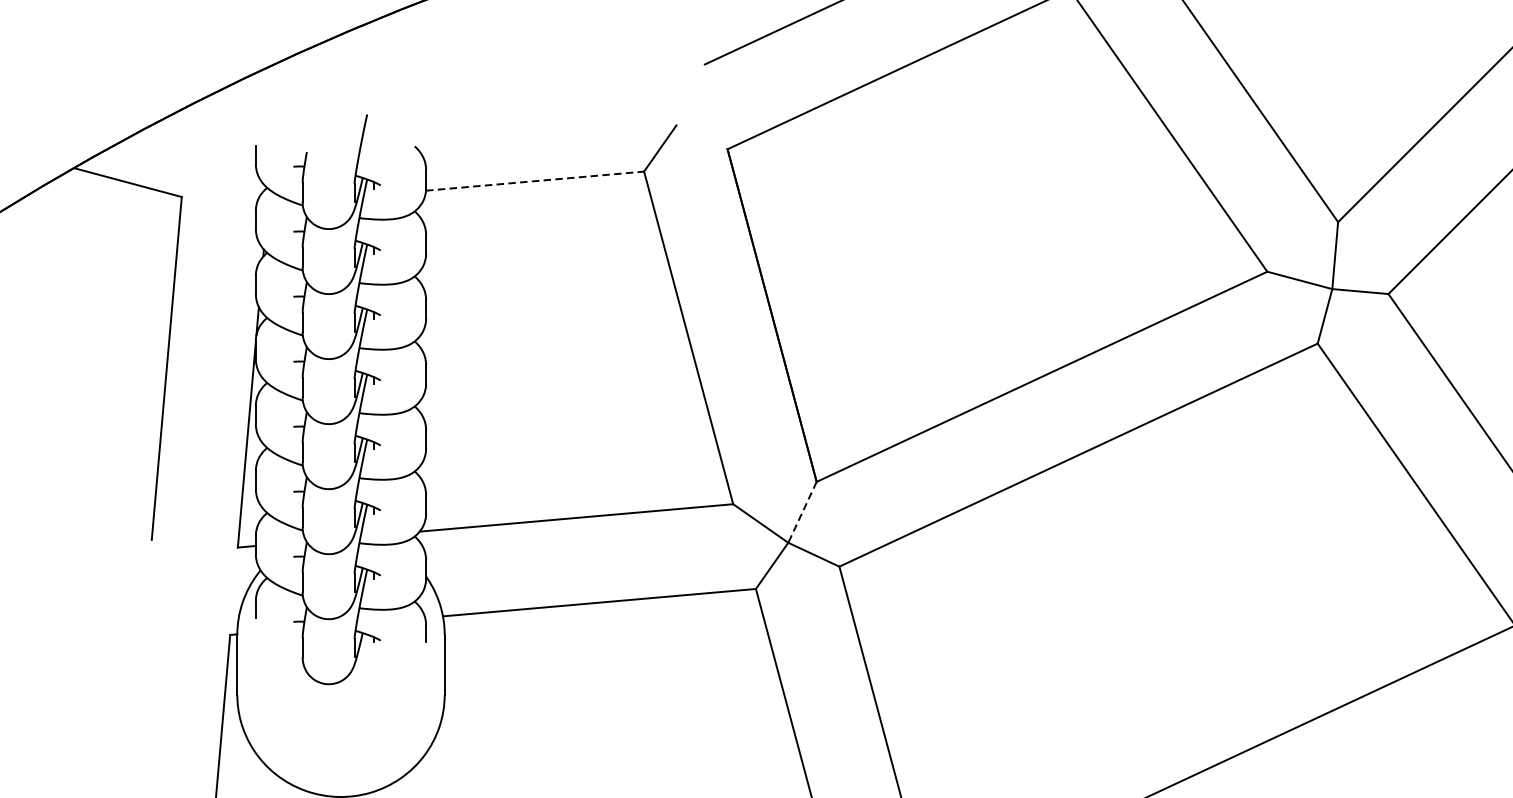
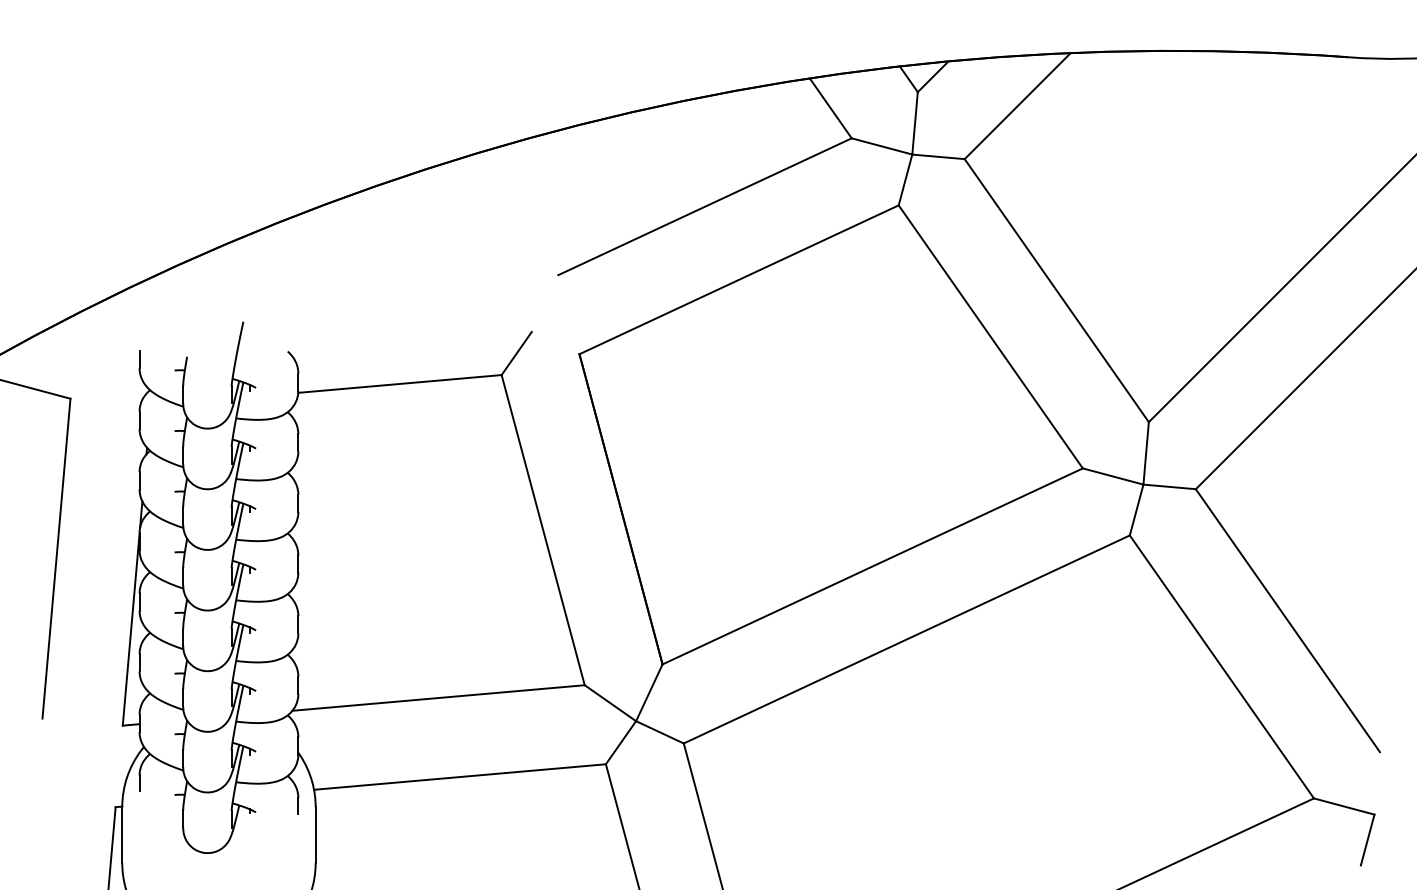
line: (535, 180) -> (400, 383), dashed -> solid
line: (802, 513) -> (649, 693), dashed -> solid

